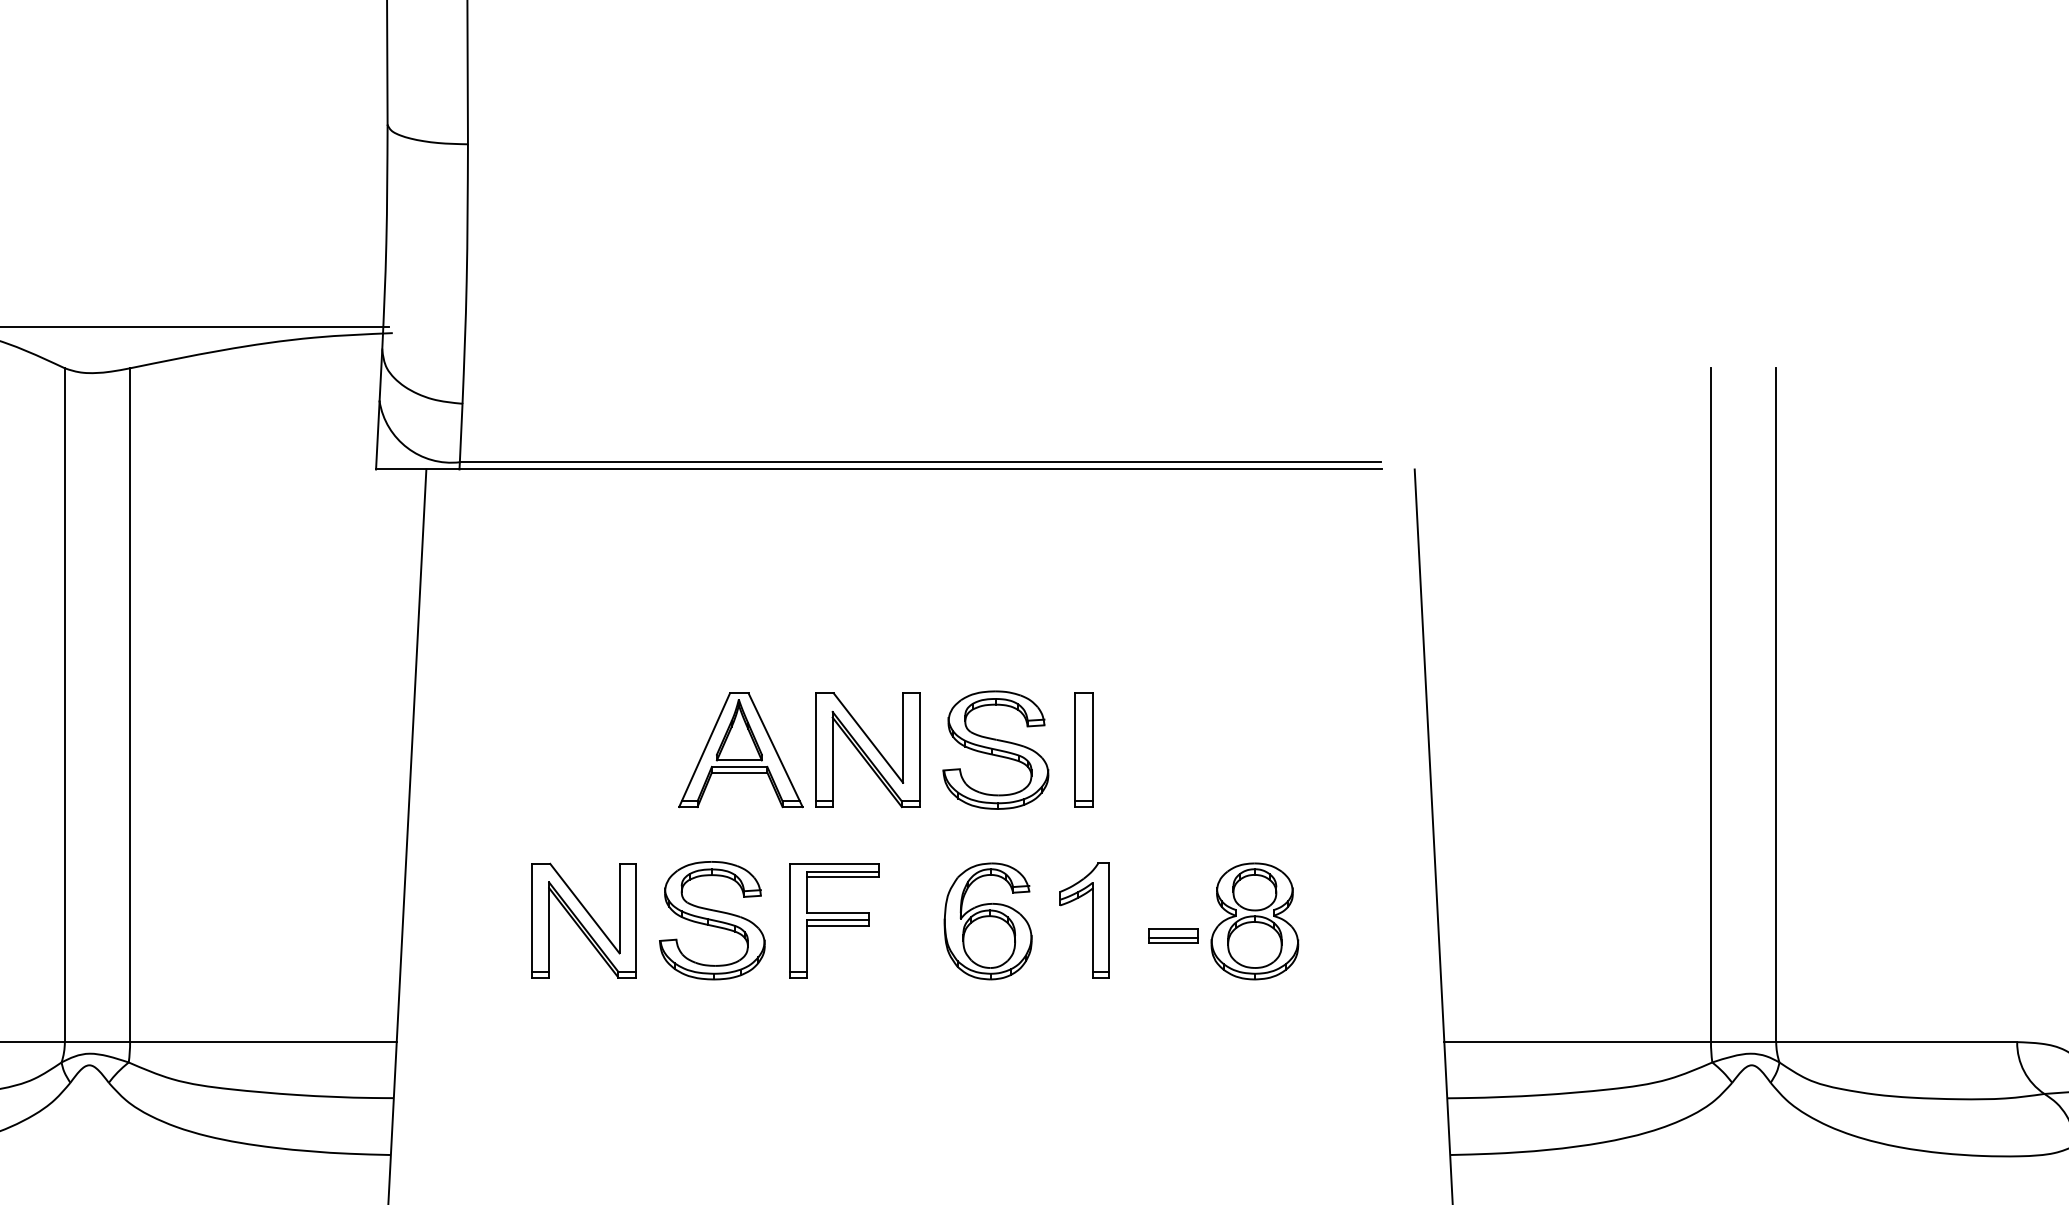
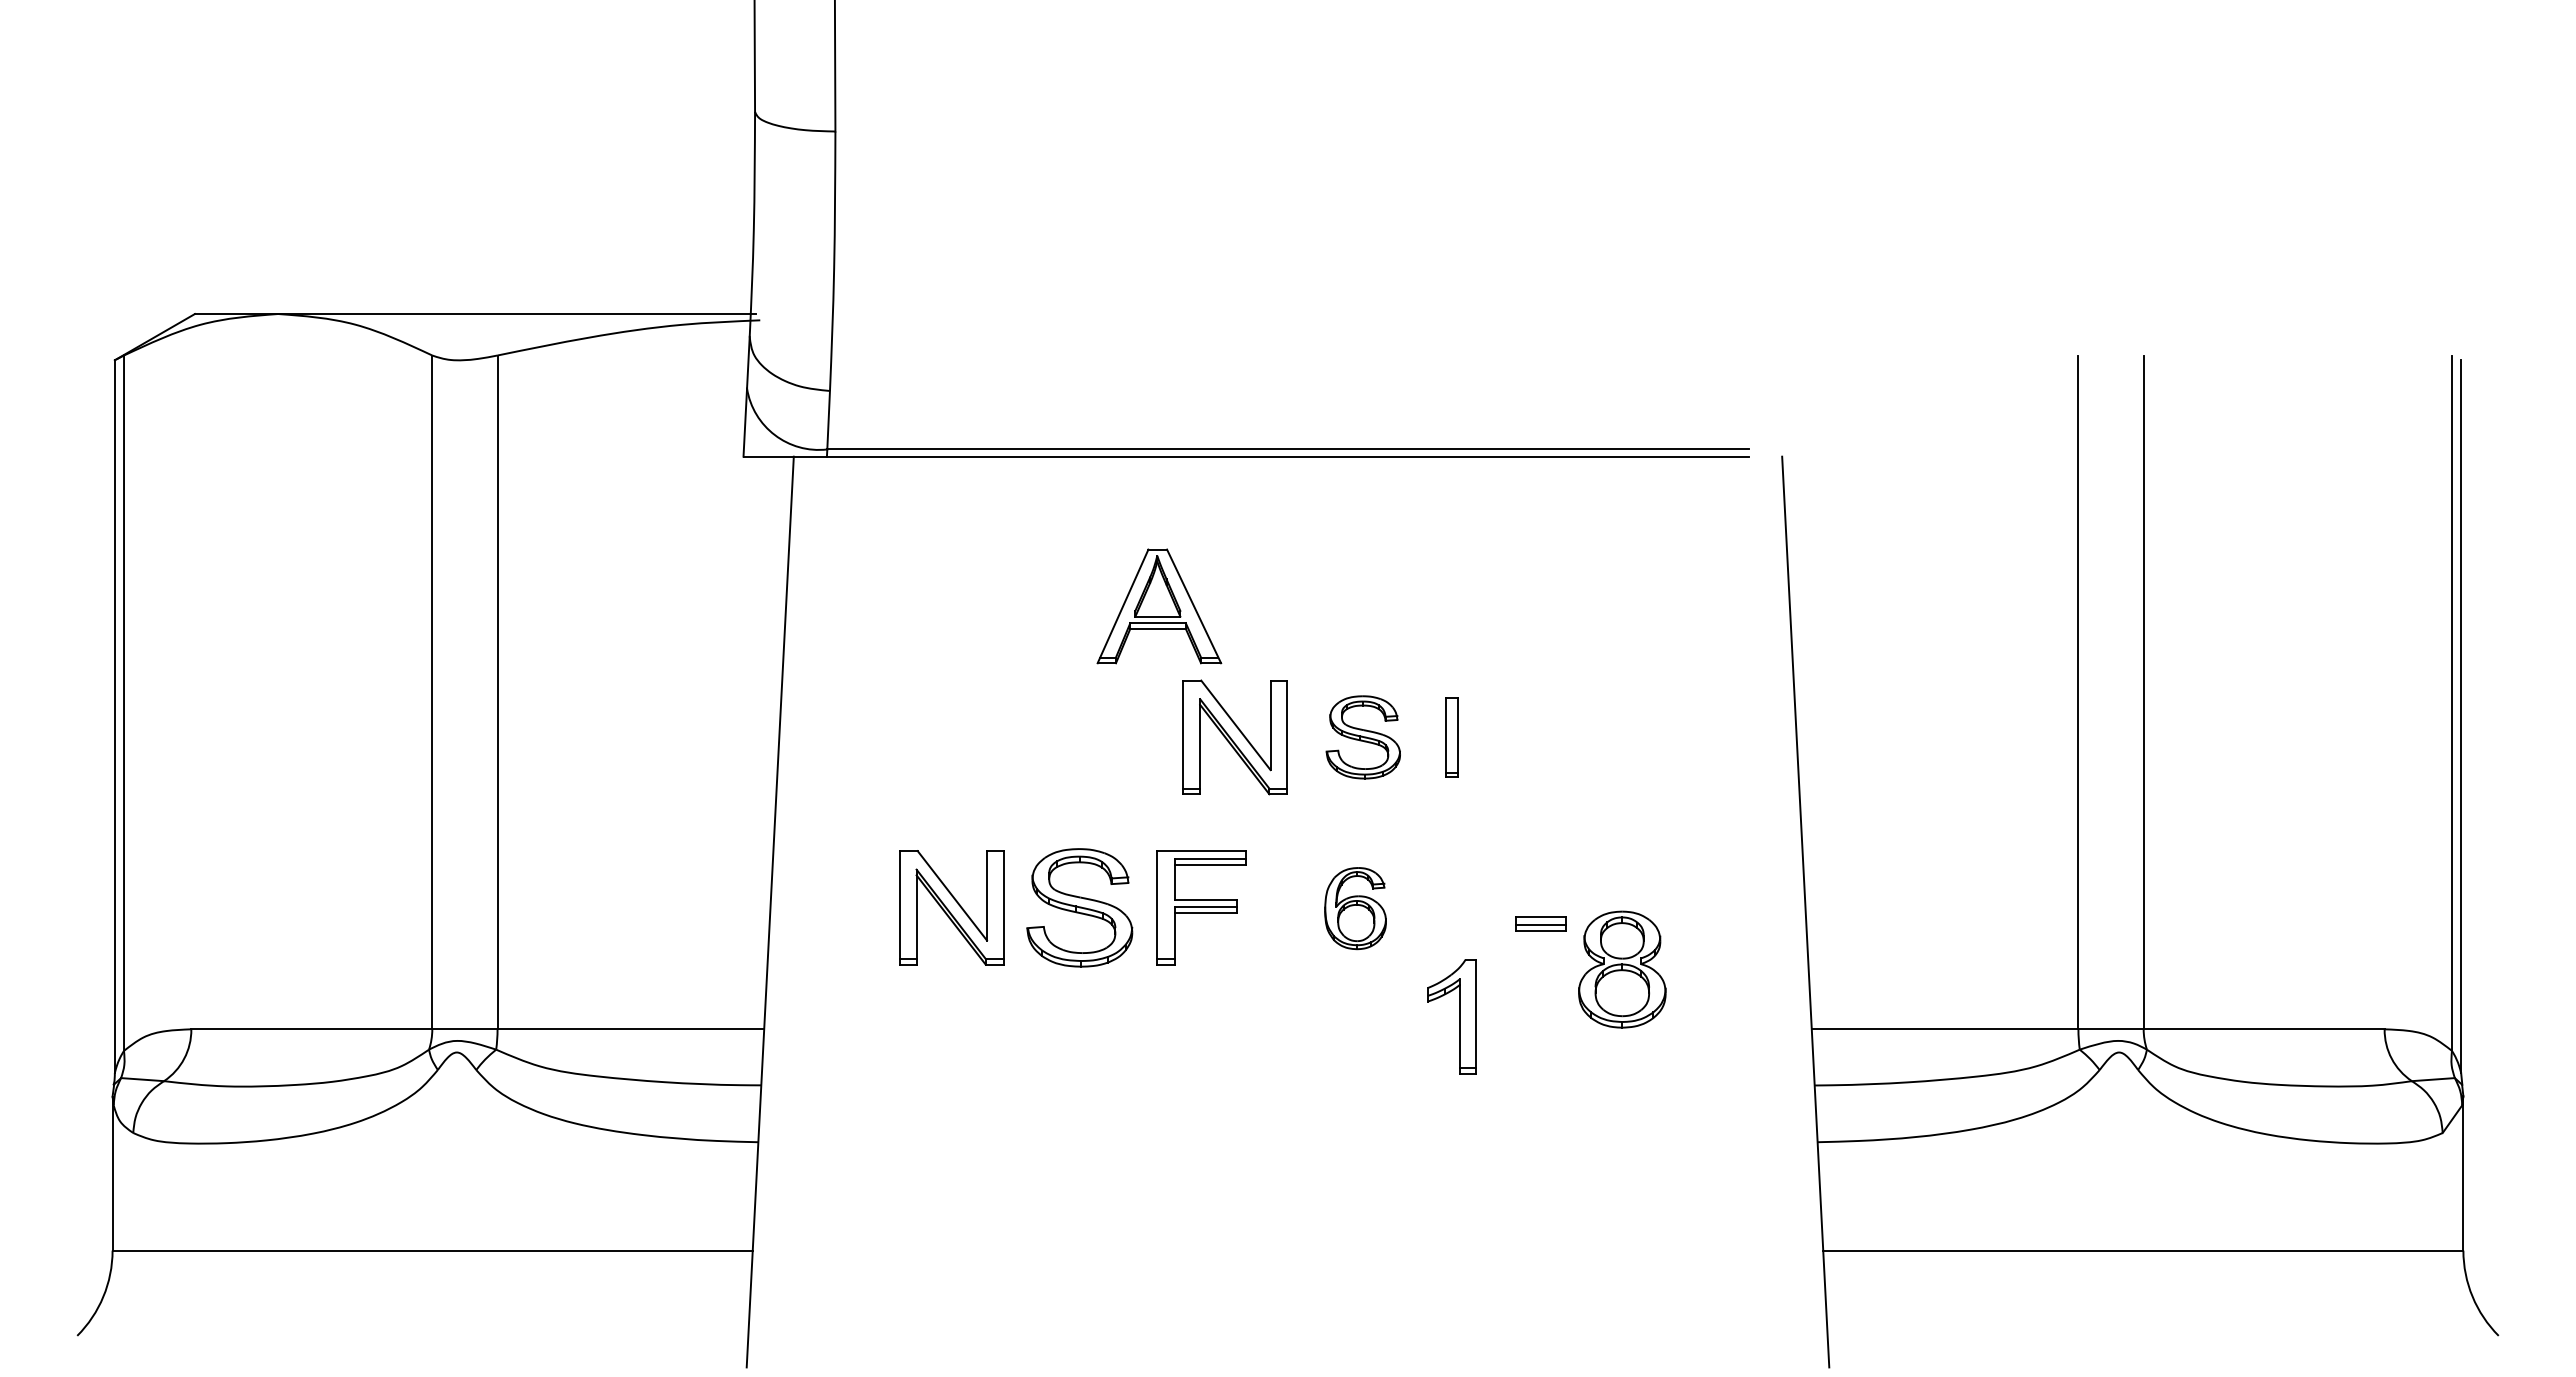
part: (741, 750) -> (1159, 606), moved
part: (996, 750) -> (1363, 737), size x0.7
part: (1084, 750) -> (1451, 737), size x0.7
part: (1092, 920) -> (1459, 1016), moved
part: (988, 921) -> (1355, 908), size x0.7
part: (1255, 921) -> (1622, 969), moved

